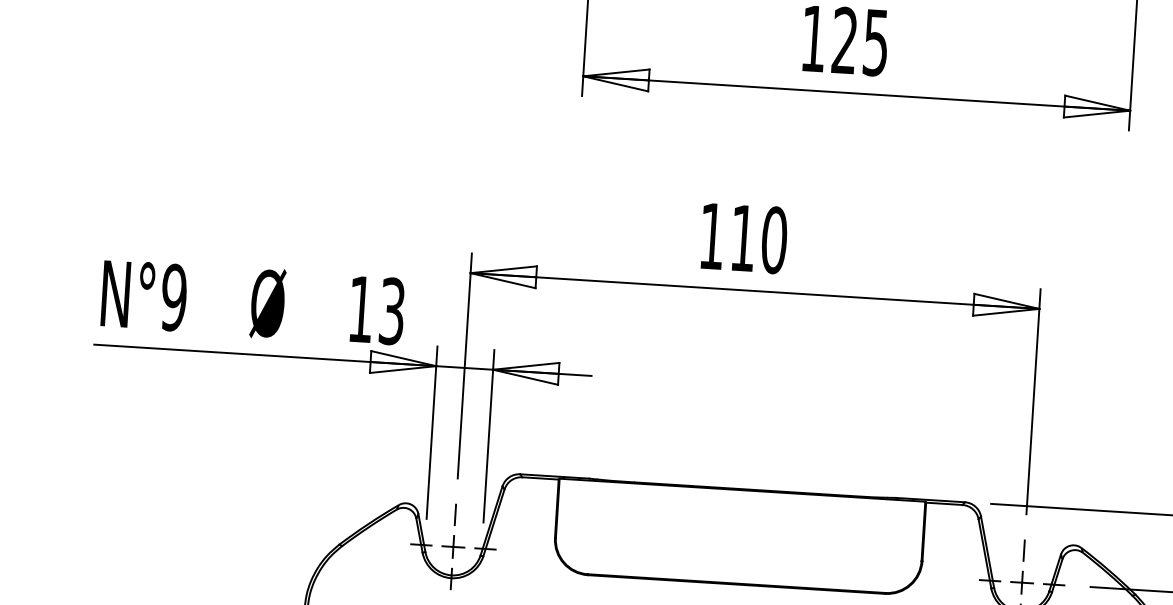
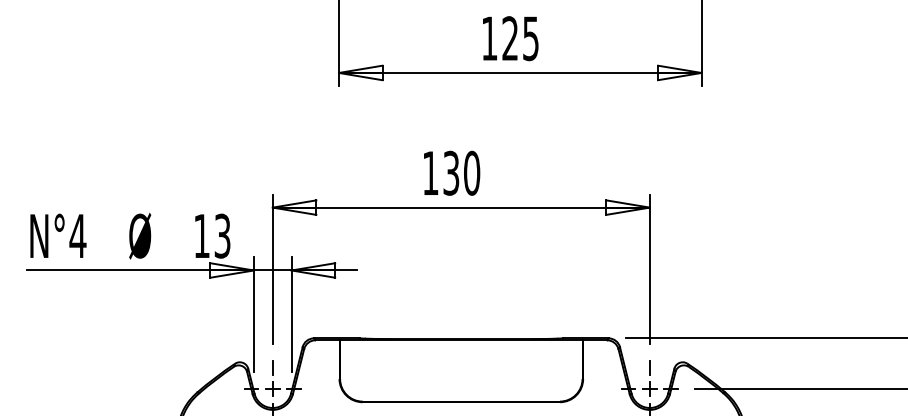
text: (743, 237) -> (451, 172), 110 -> 130
text: (173, 296) -> (77, 235), N°9 -> N°4

